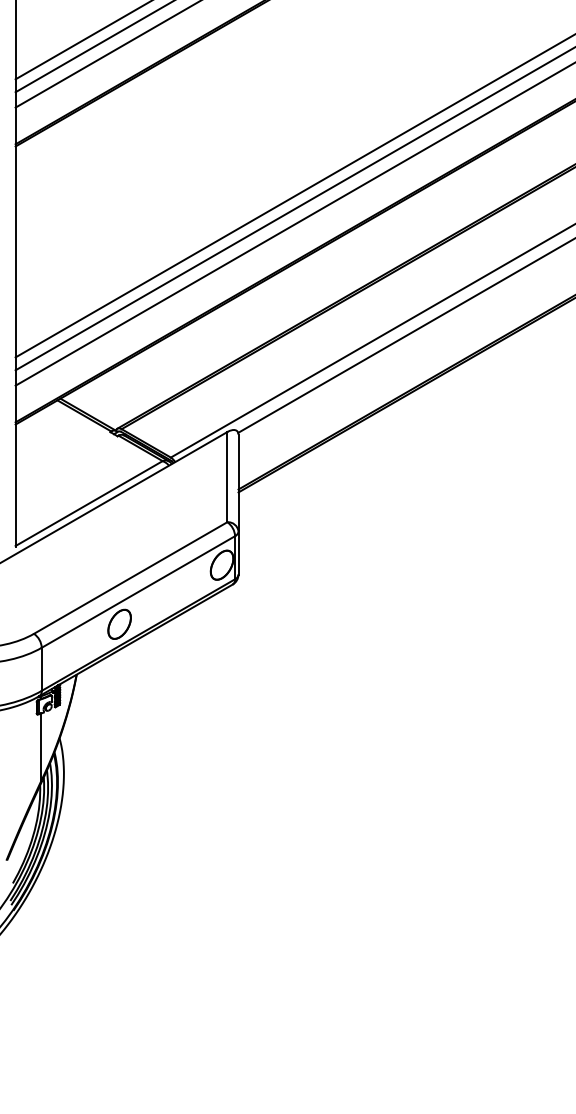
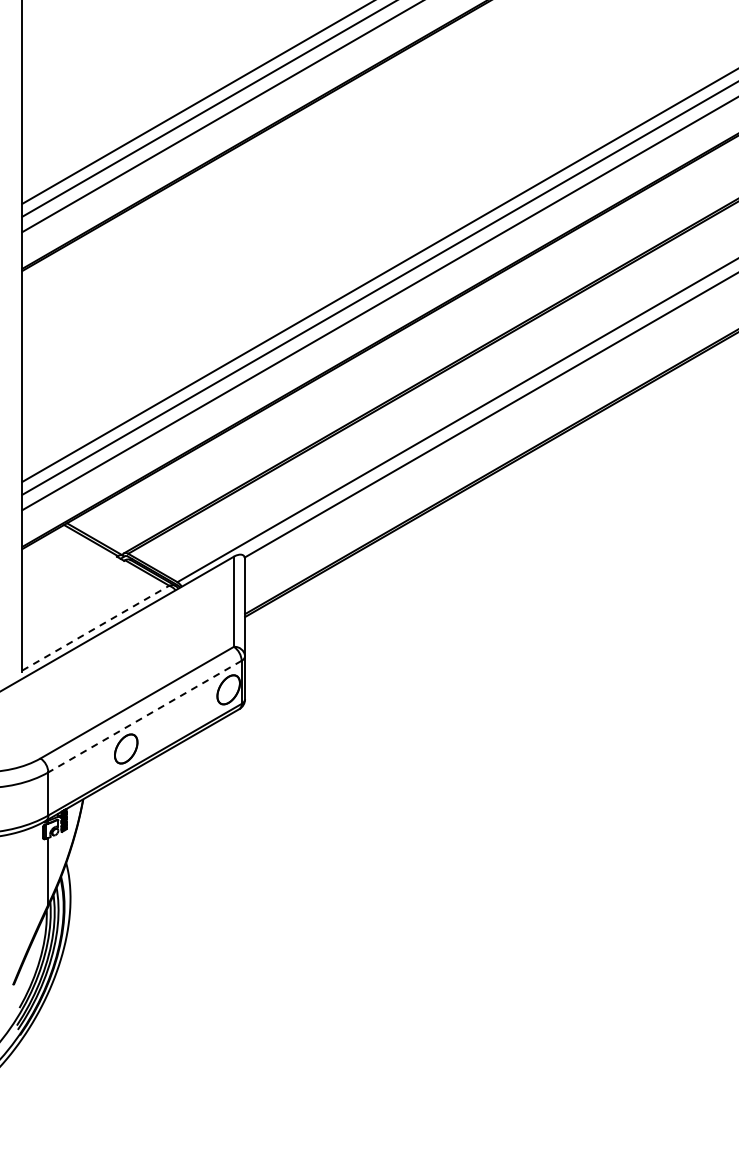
line: (88, 503) -> (95, 628), solid -> dashed
line: (138, 591) -> (145, 716), solid -> dashed

